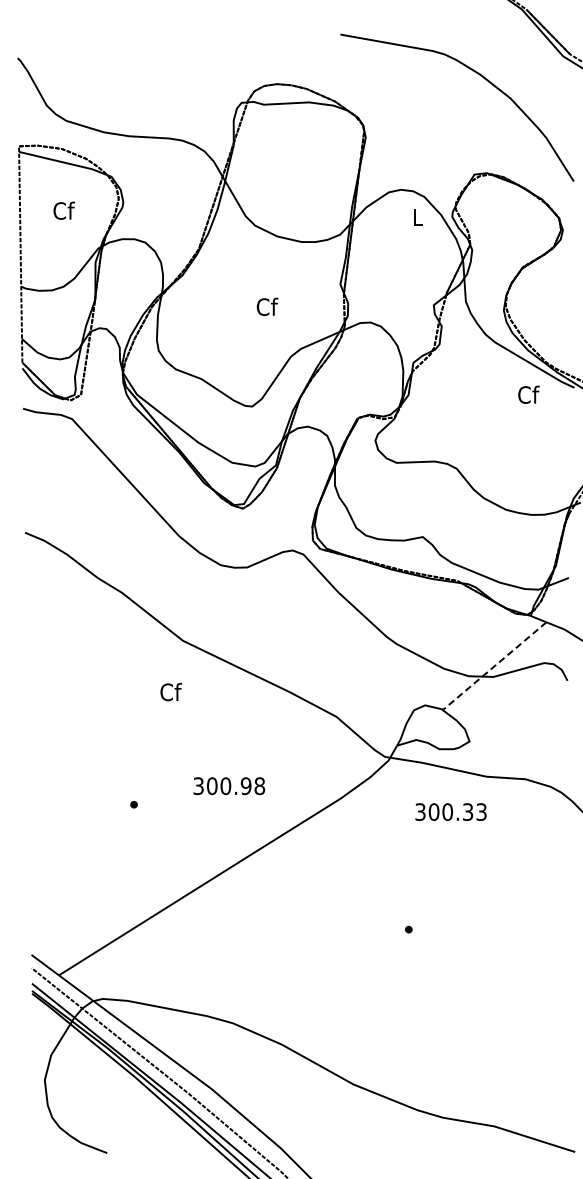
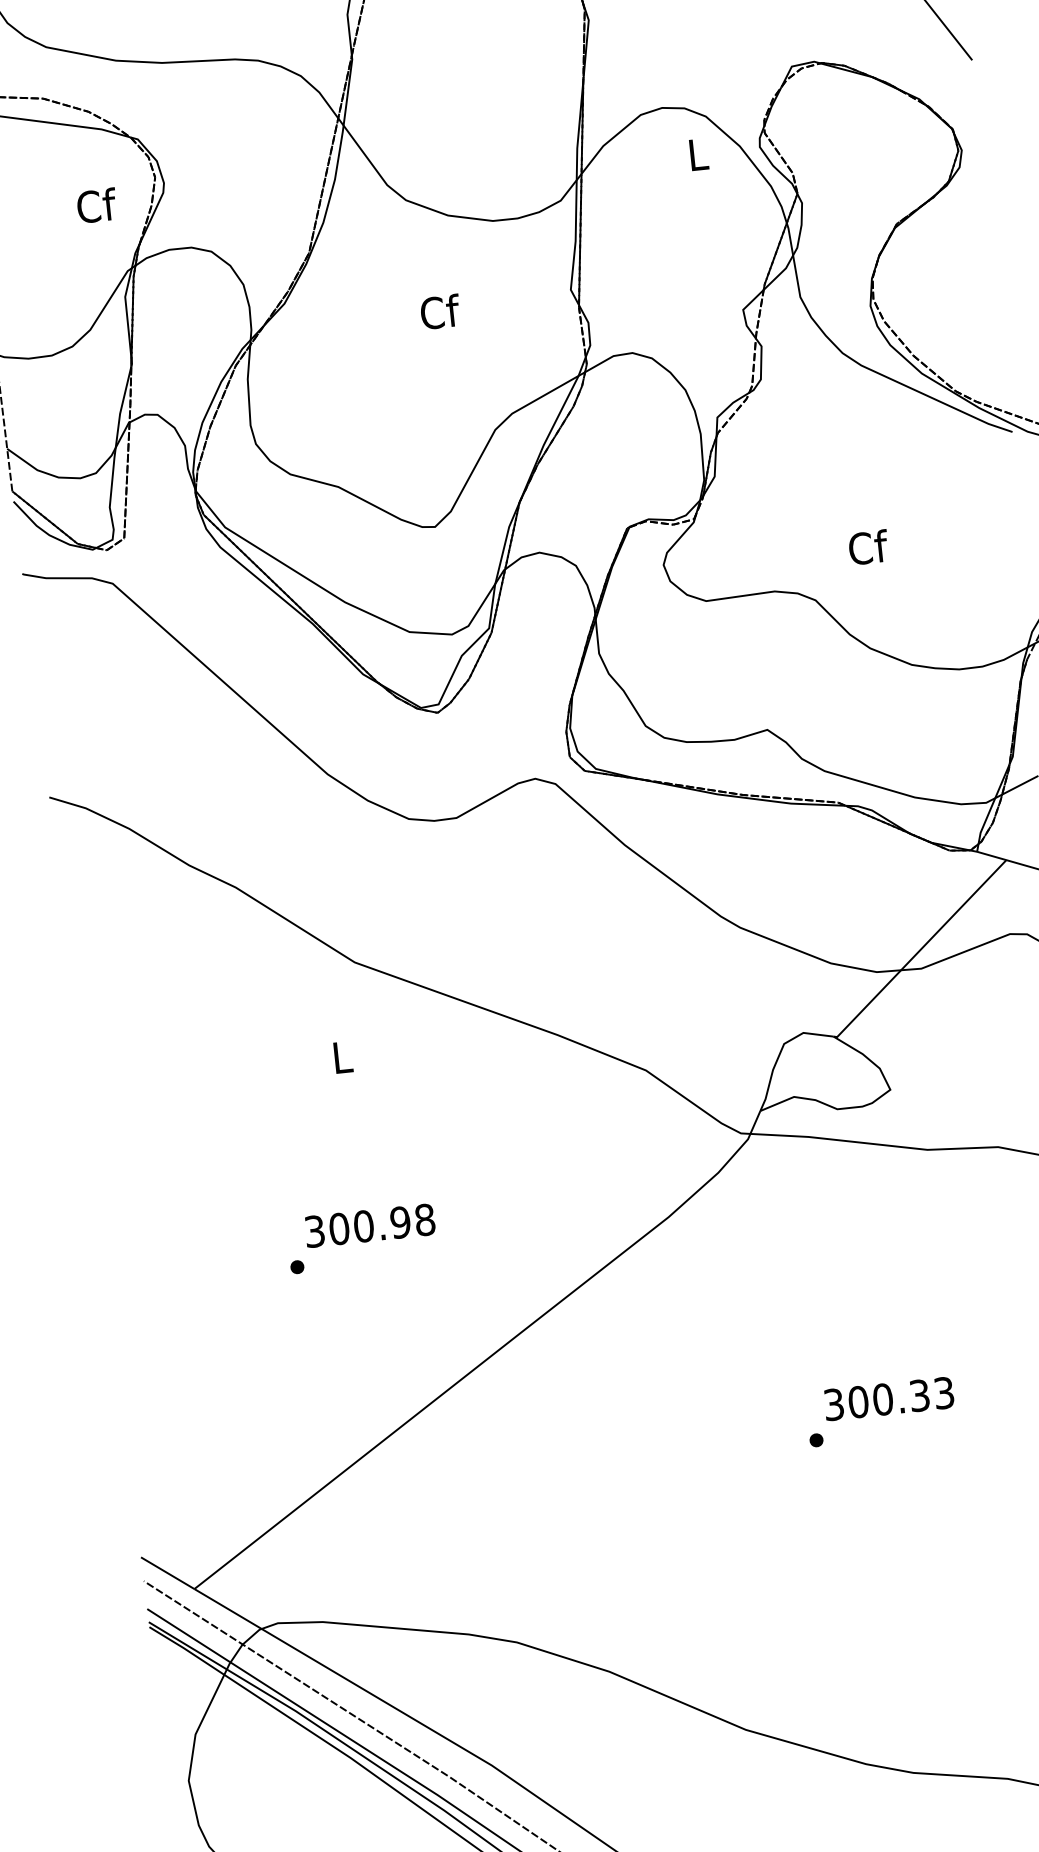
text: (64, 210) -> (97, 205), moved
text: (267, 306) -> (440, 311), moved
text: (528, 394) -> (867, 546), moved
line: (493, 667) -> (919, 951), dashed -> solid
text: (170, 692) -> (341, 1057), Cf -> L
text: (229, 786) -> (370, 1226), moved
text: (450, 811) -> (887, 1397), moved

